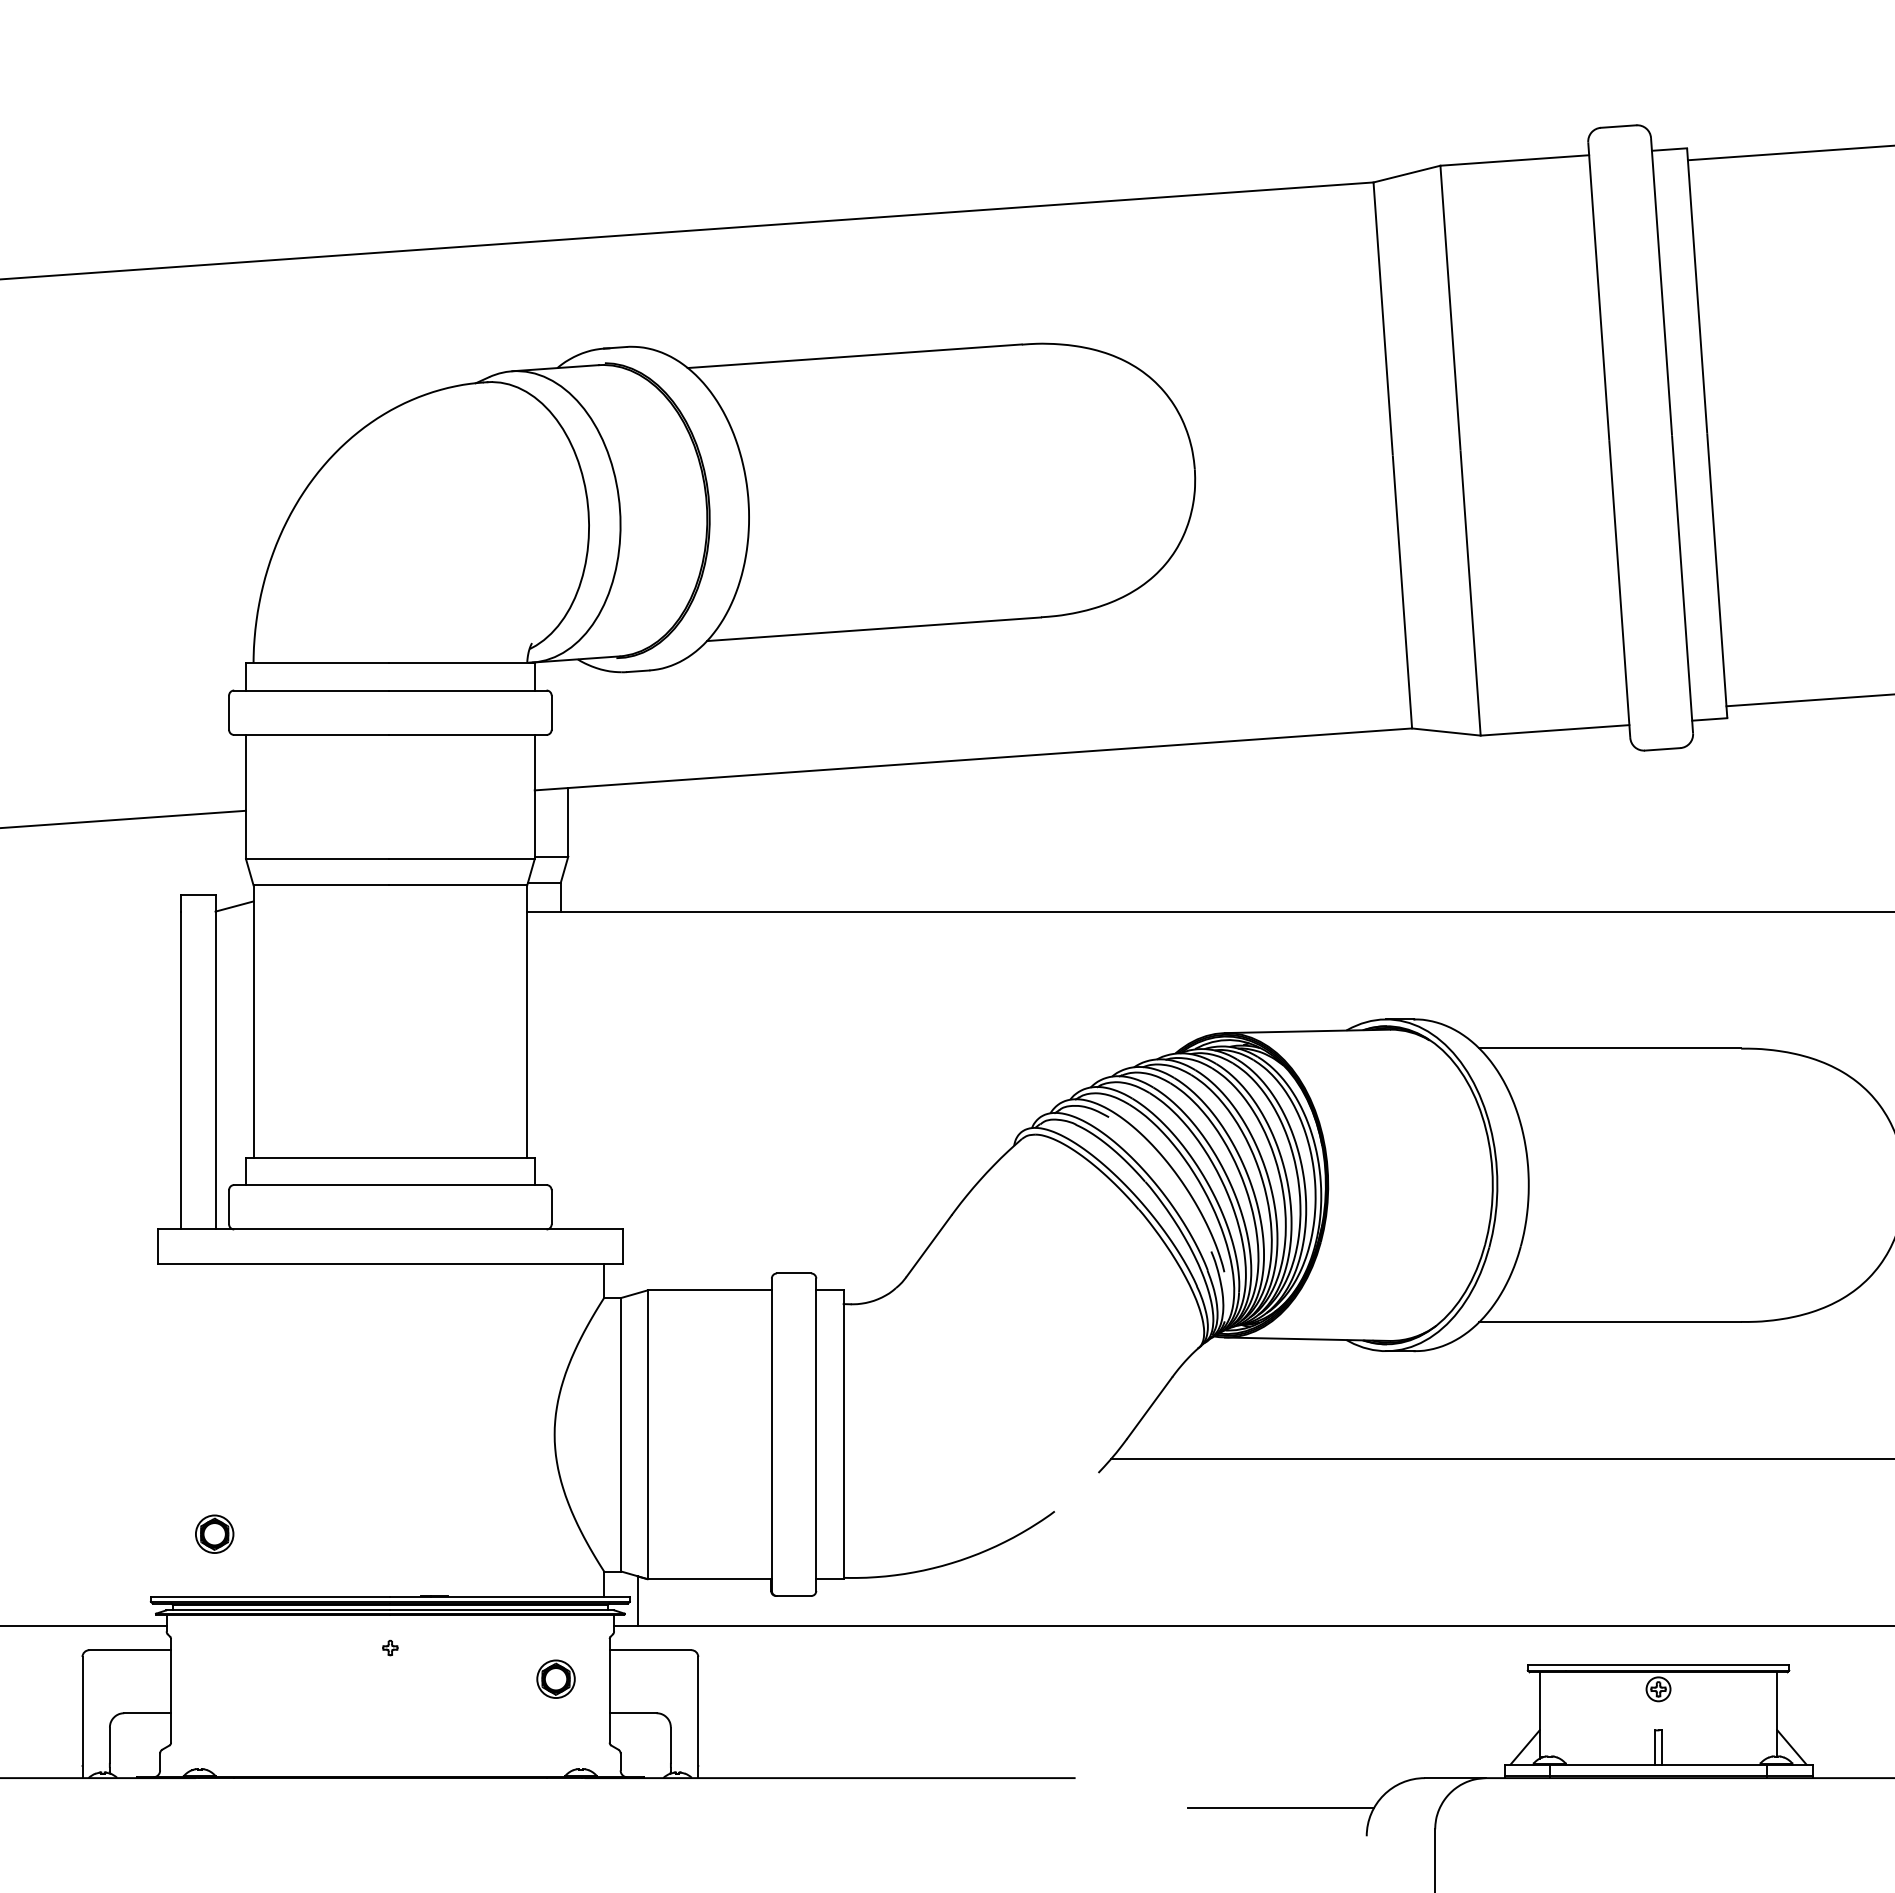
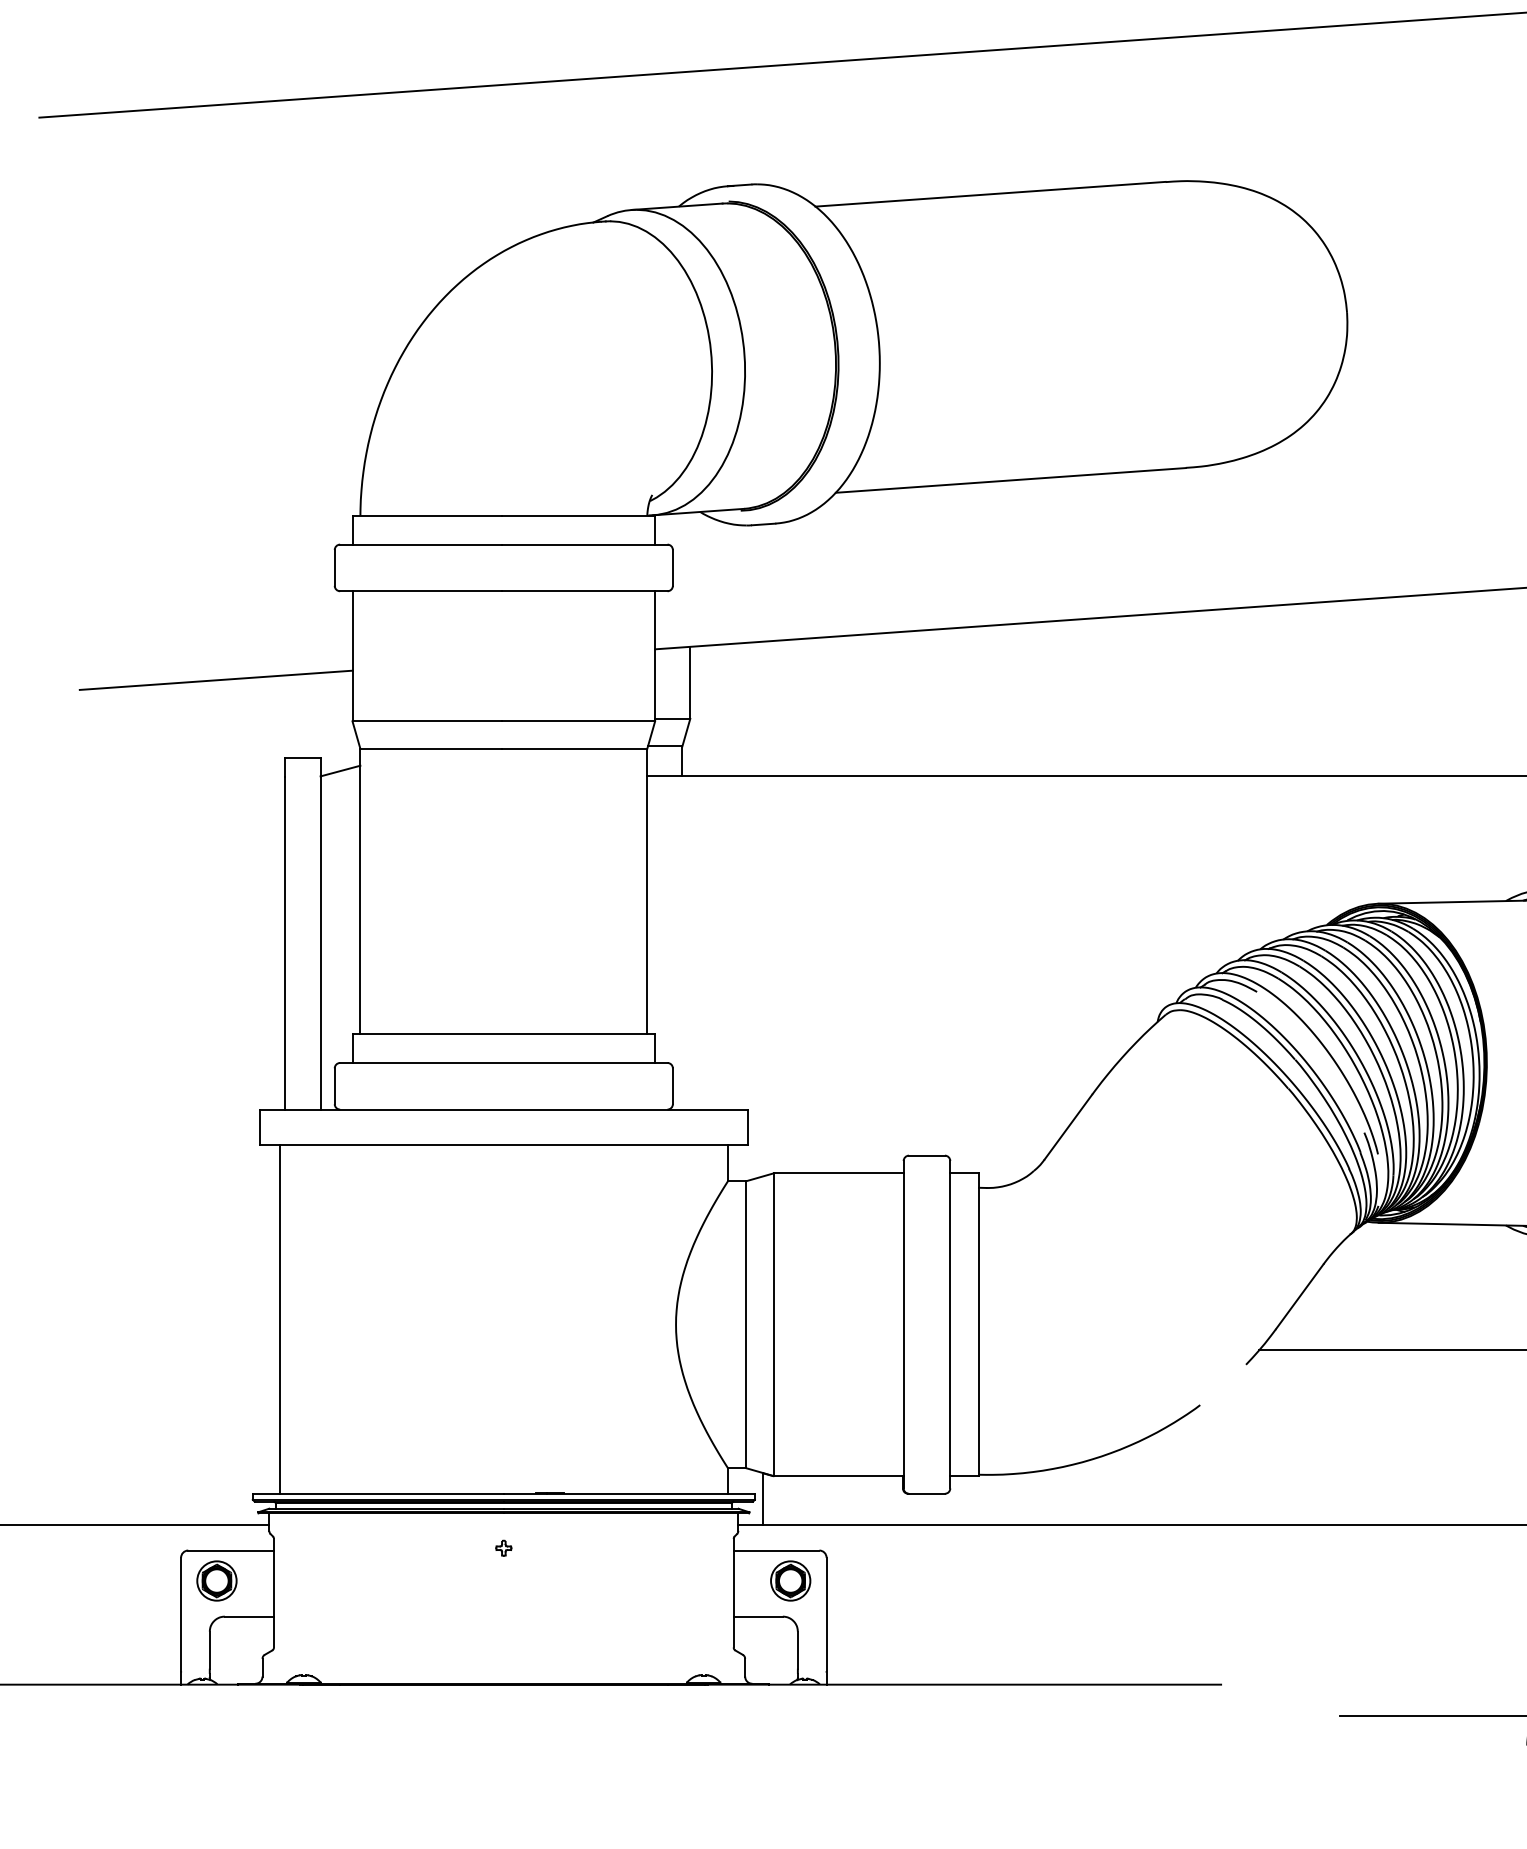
line: (176, 1429) -> (279, 1319), added
part: (214, 1533) -> (216, 1580), moved
part: (555, 1678) -> (790, 1580), moved

